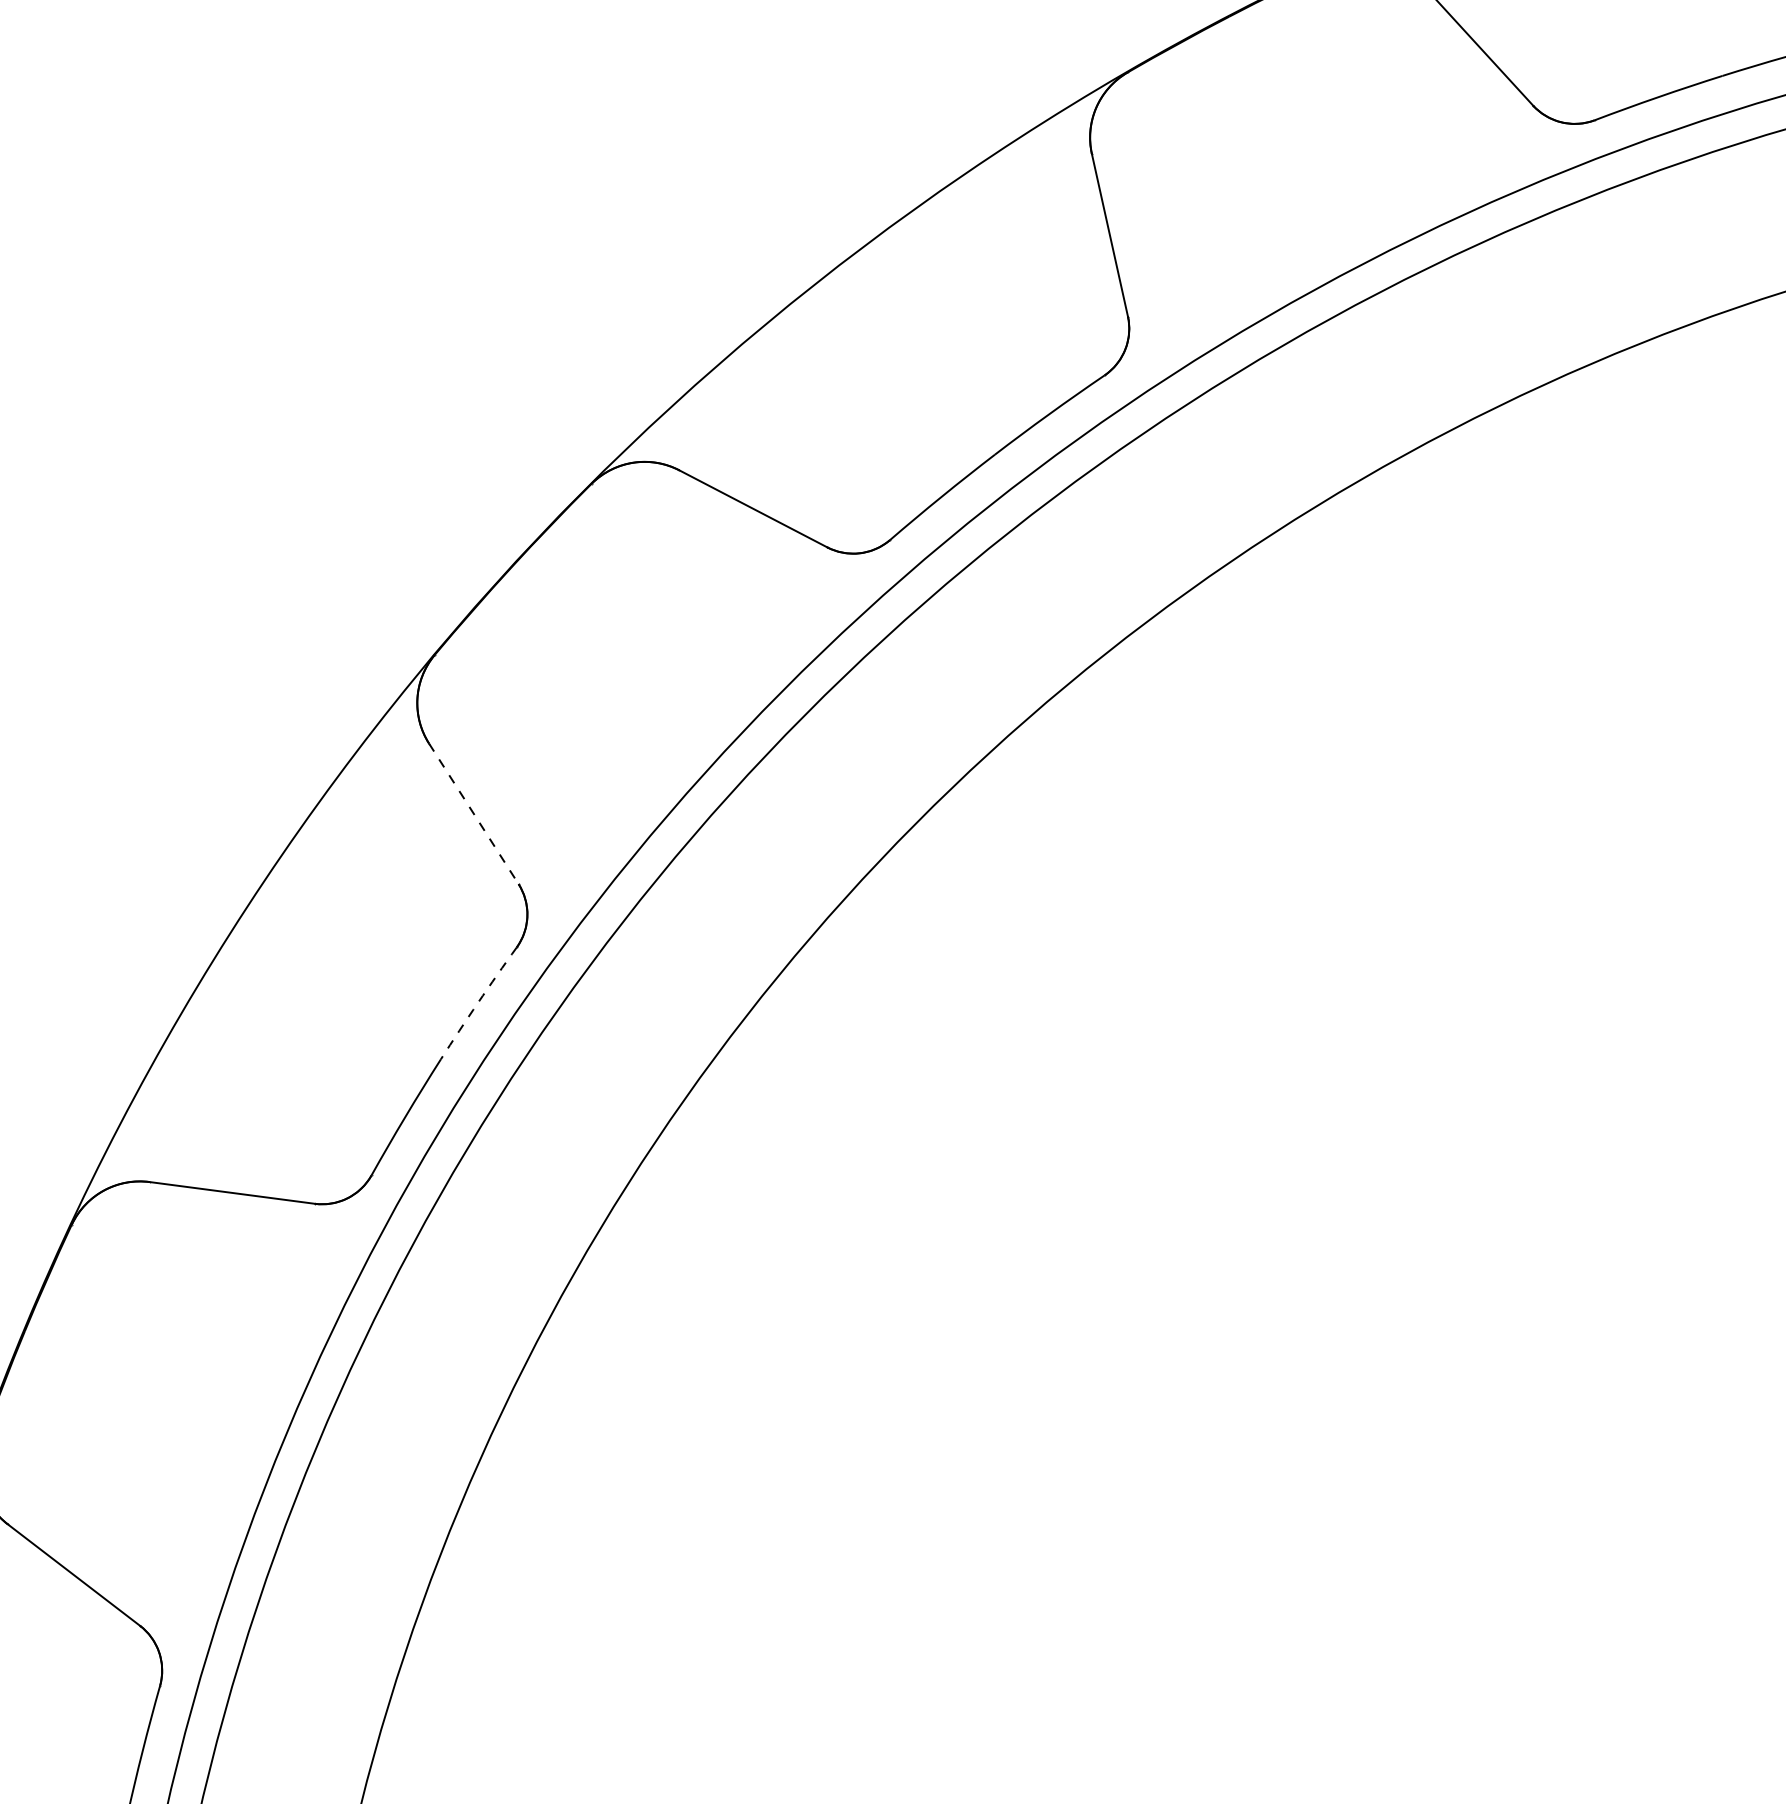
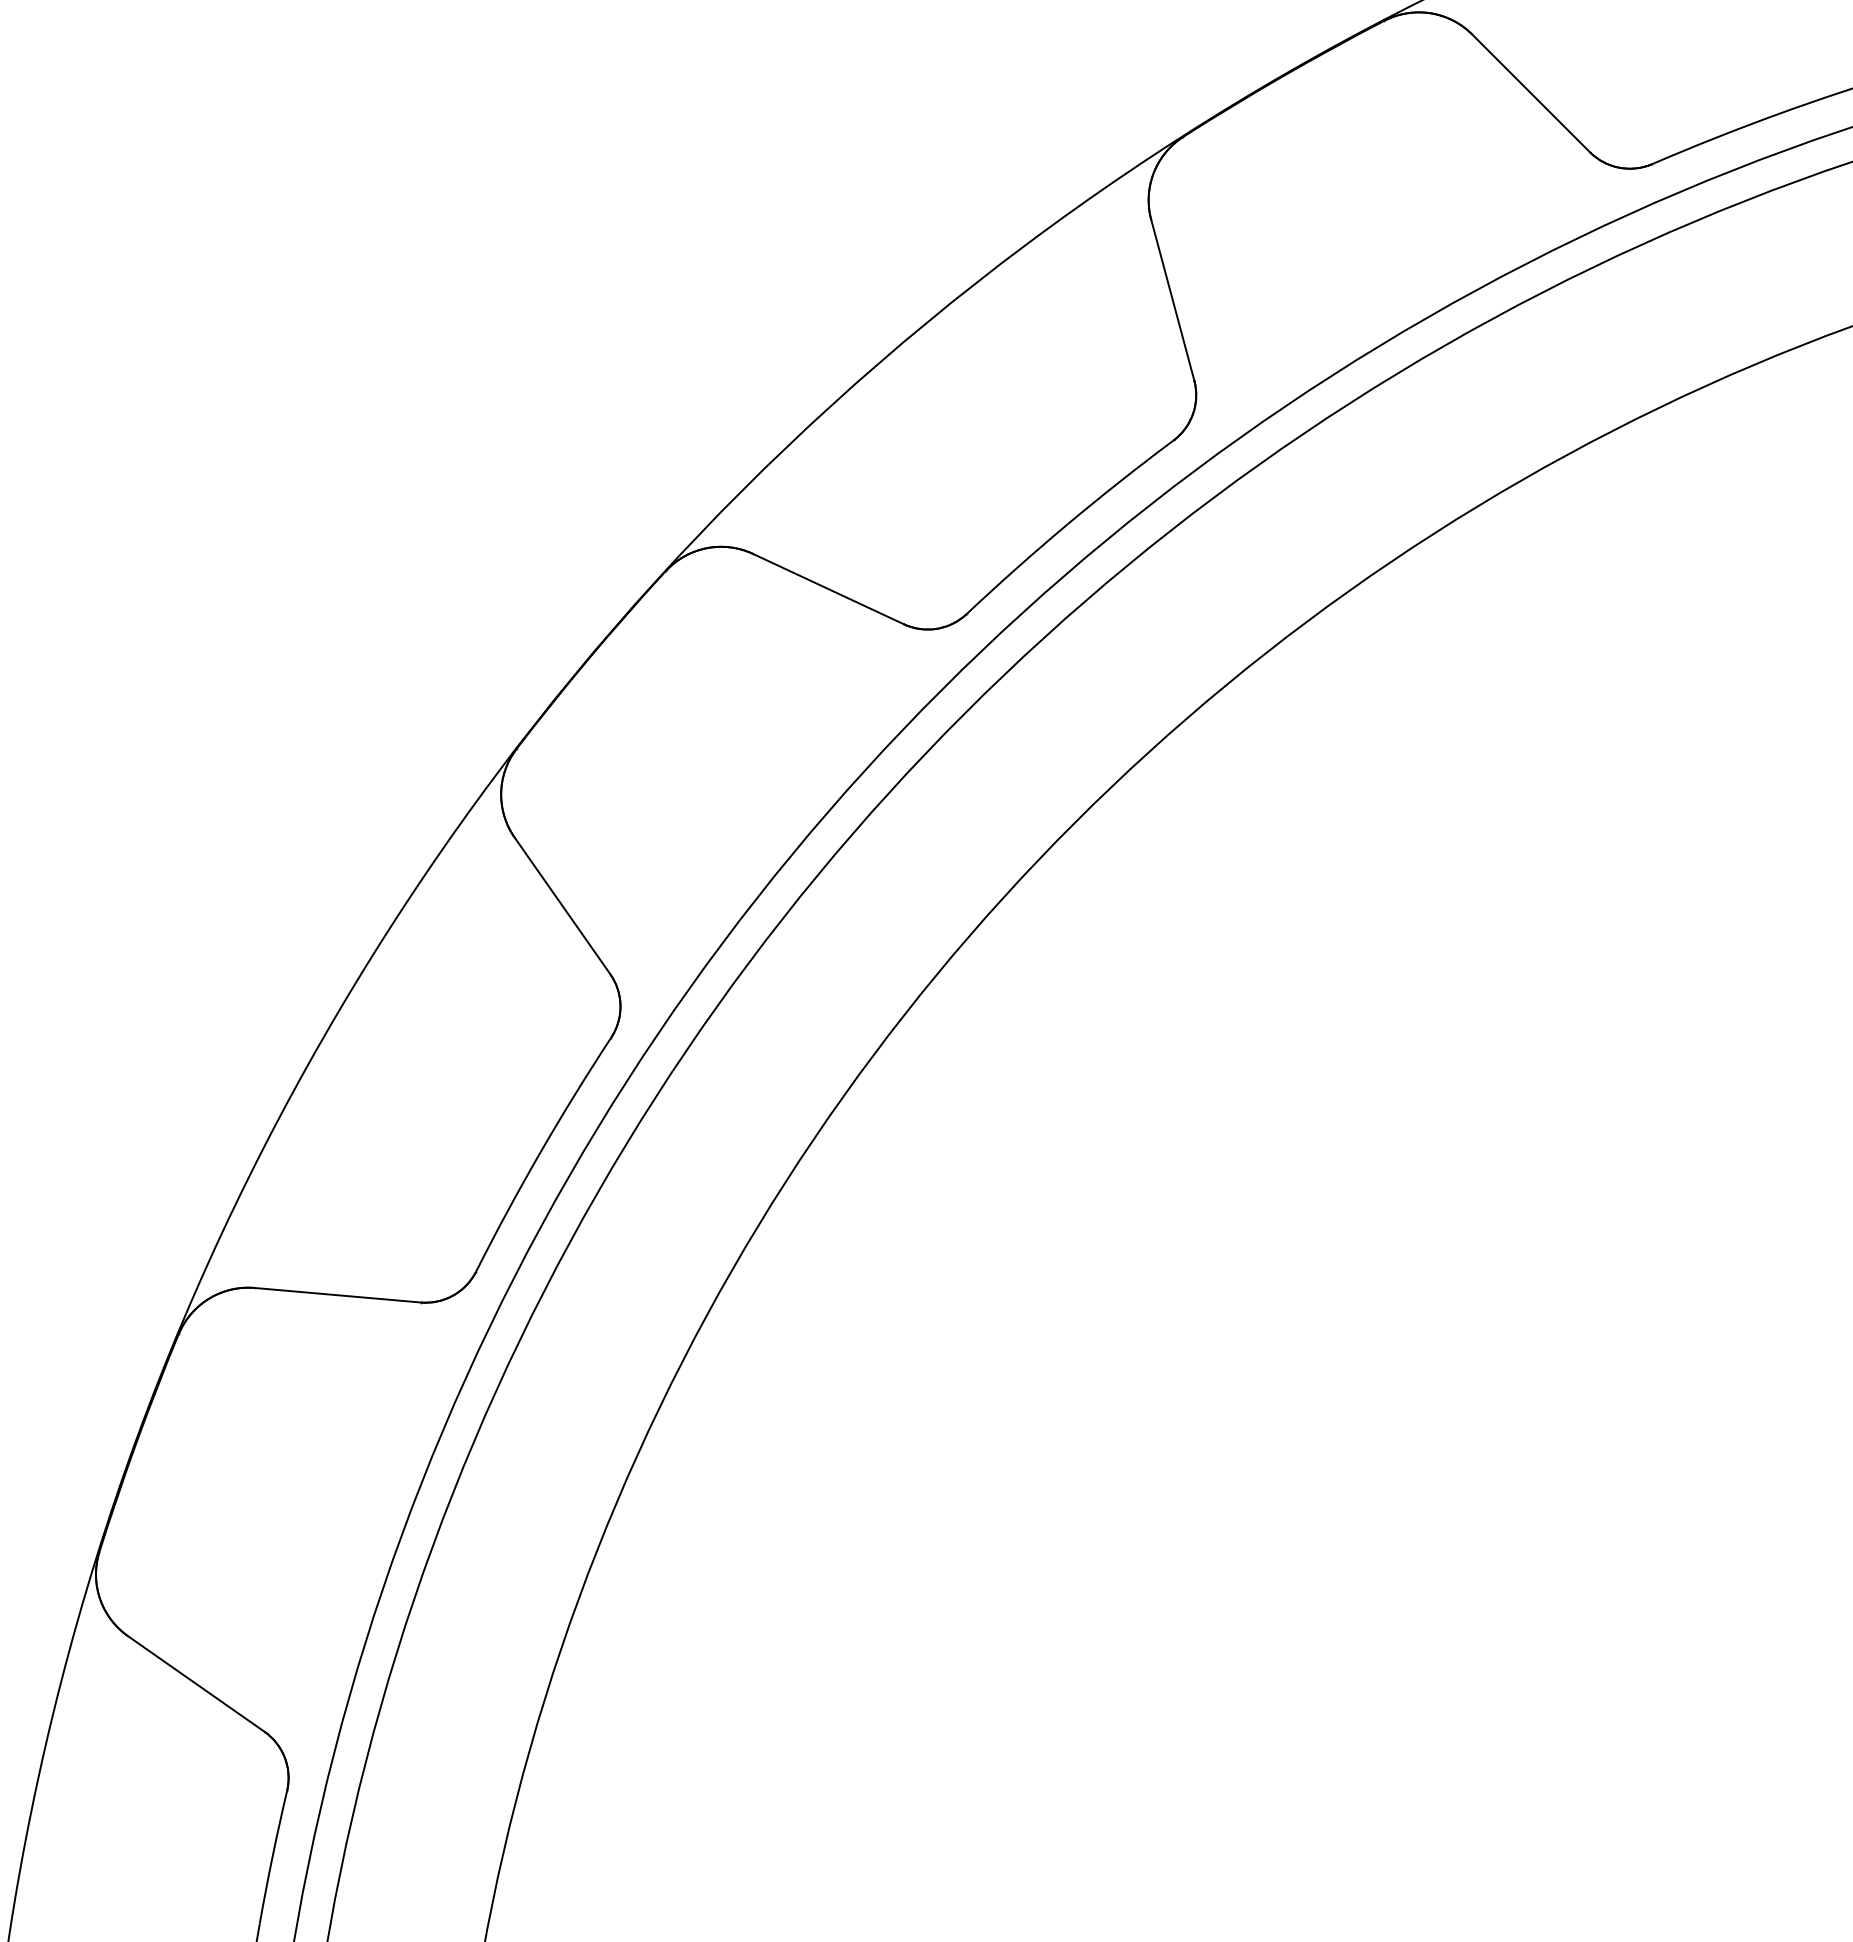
line: (473, 814) -> (562, 906), dashed -> solid
arc: (478, 1002) -> (575, 1094), dashed -> solid

